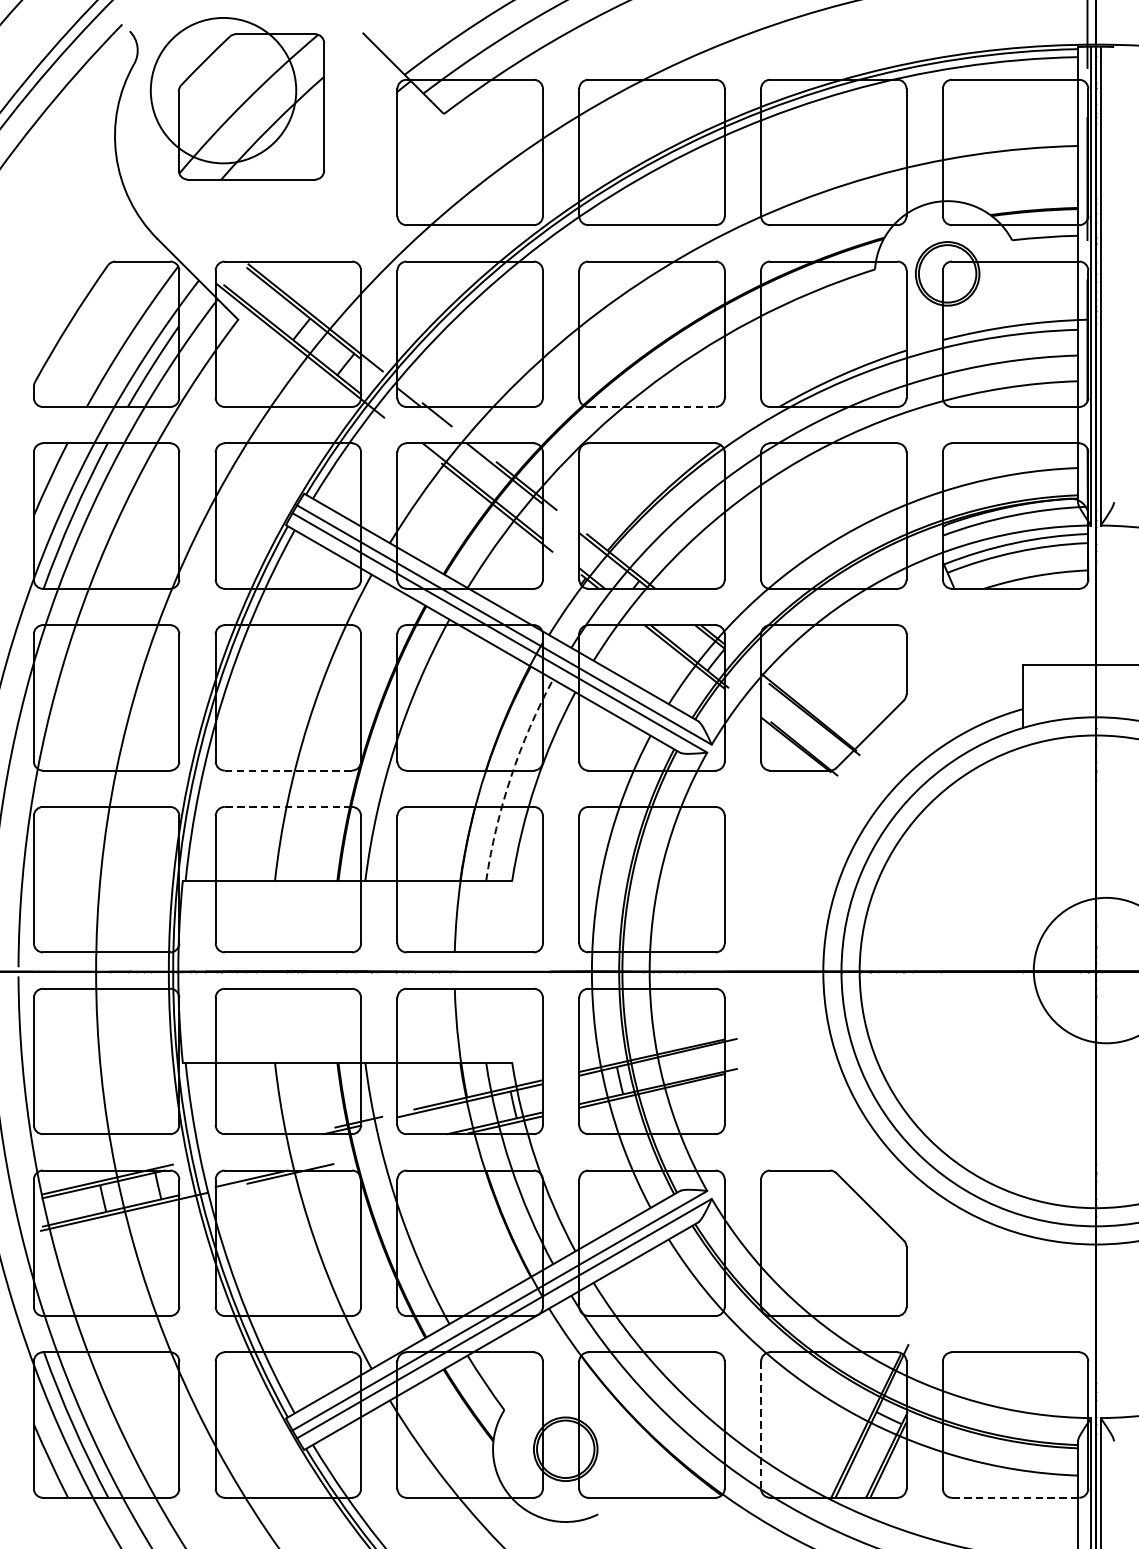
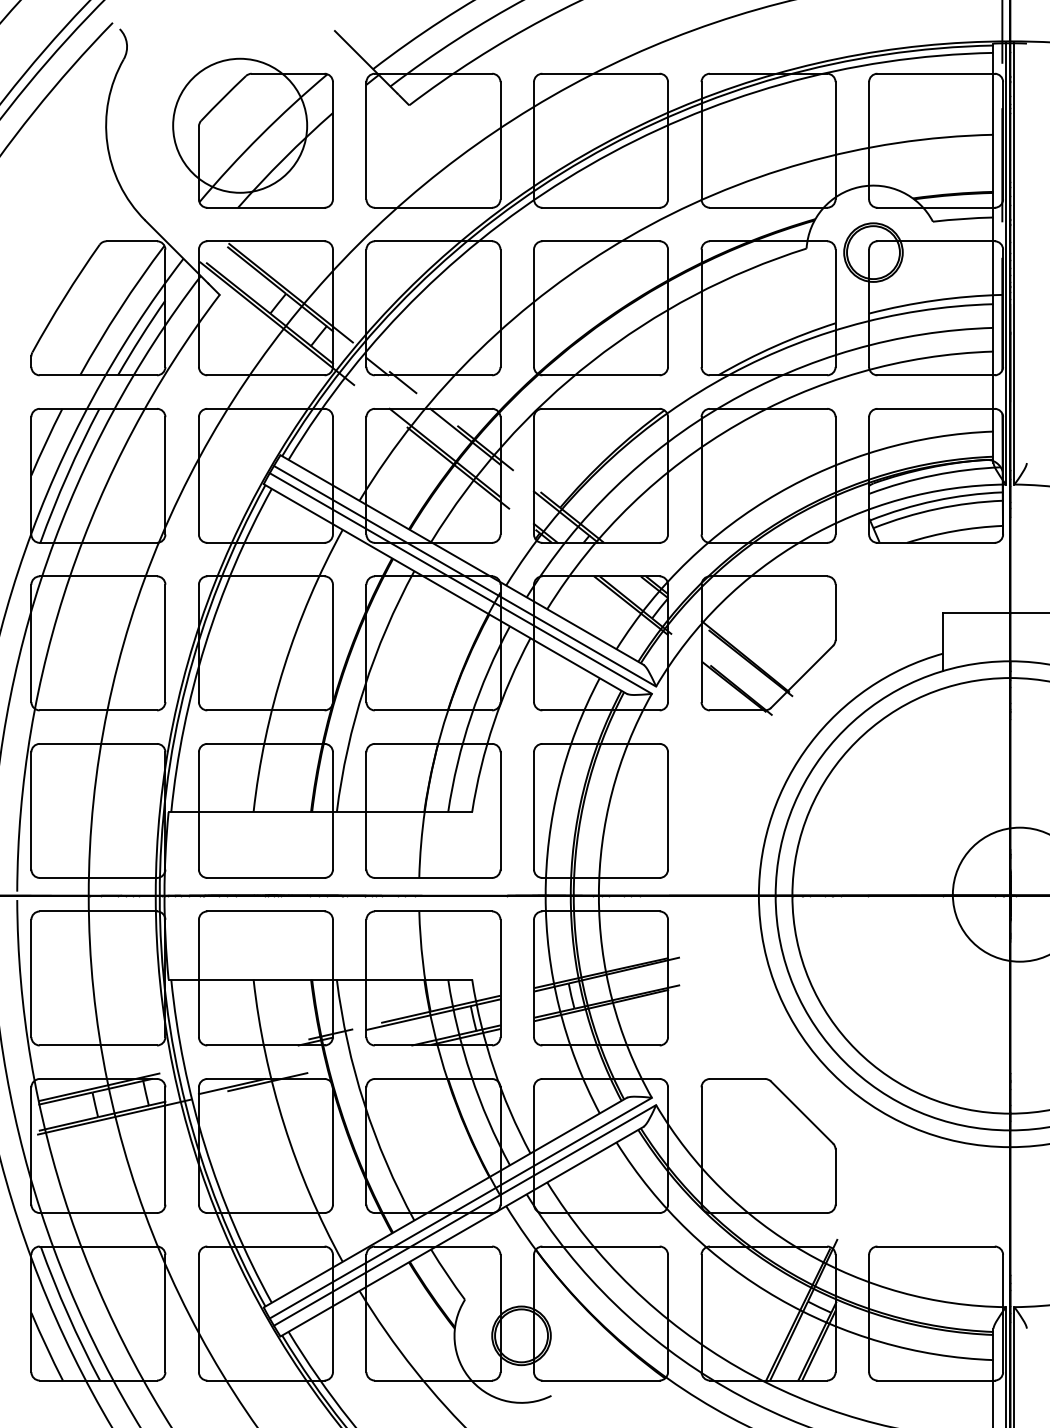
part: (236, 97) -> (252, 132), moved
line: (652, 407) -> (601, 375), dashed -> solid
line: (287, 770) -> (265, 710), dashed -> solid
arc: (511, 777) -> (471, 716), dashed -> solid
line: (287, 806) -> (265, 743), dashed -> solid
line: (761, 1425) -> (701, 1313), dashed -> solid
line: (1016, 1497) -> (936, 1380), dashed -> solid

